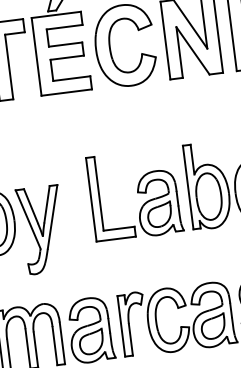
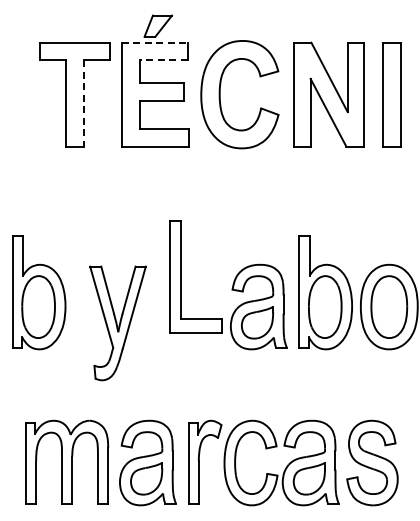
line: (56, 14) -> (154, 42), solid -> dashed
line: (64, 27) -> (163, 60), solid -> dashed
line: (9, 67) -> (84, 103), solid -> dashed
part: (99, 198) -> (181, 276), moved
part: (41, 230) -> (117, 323), moved

